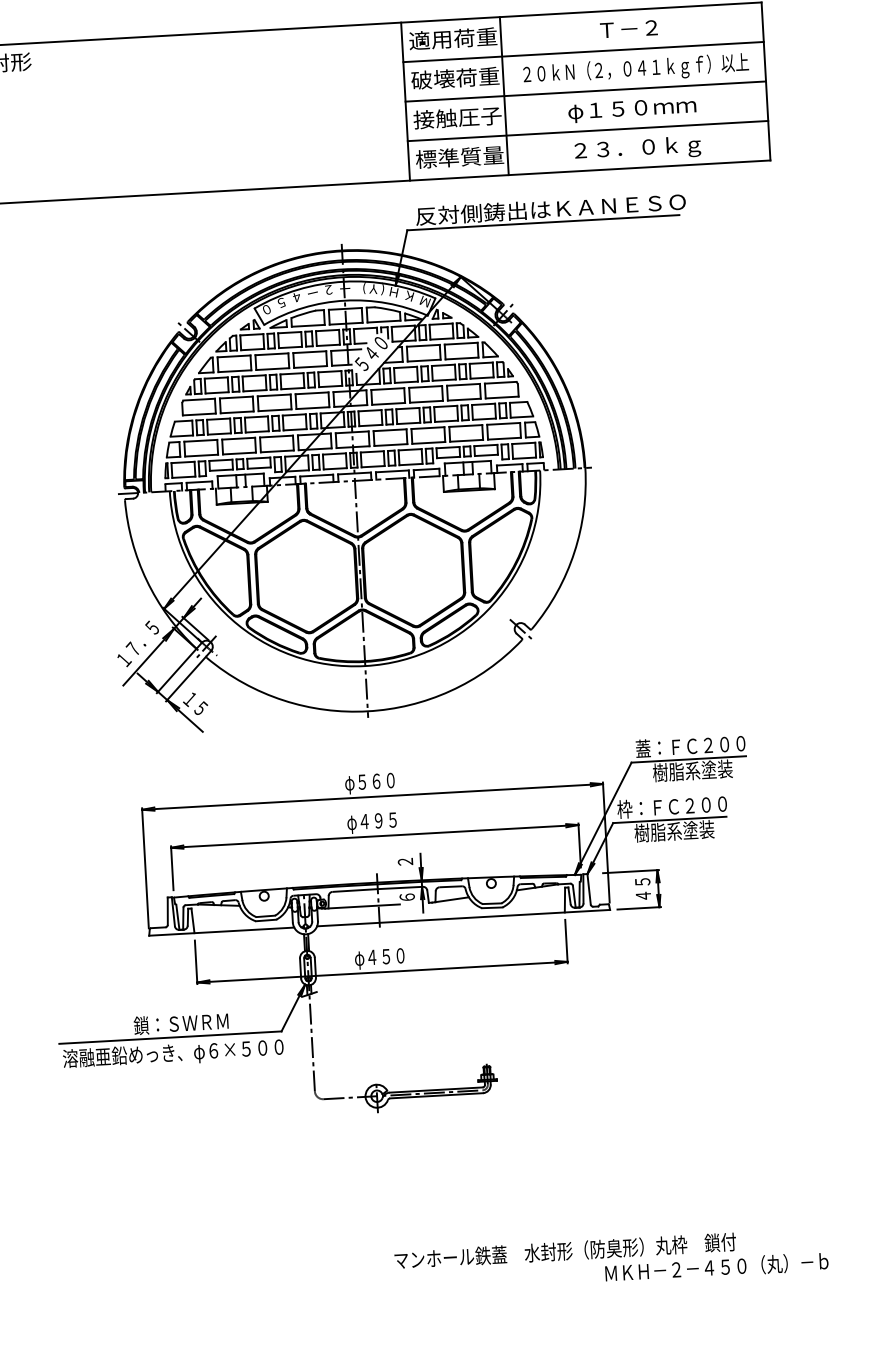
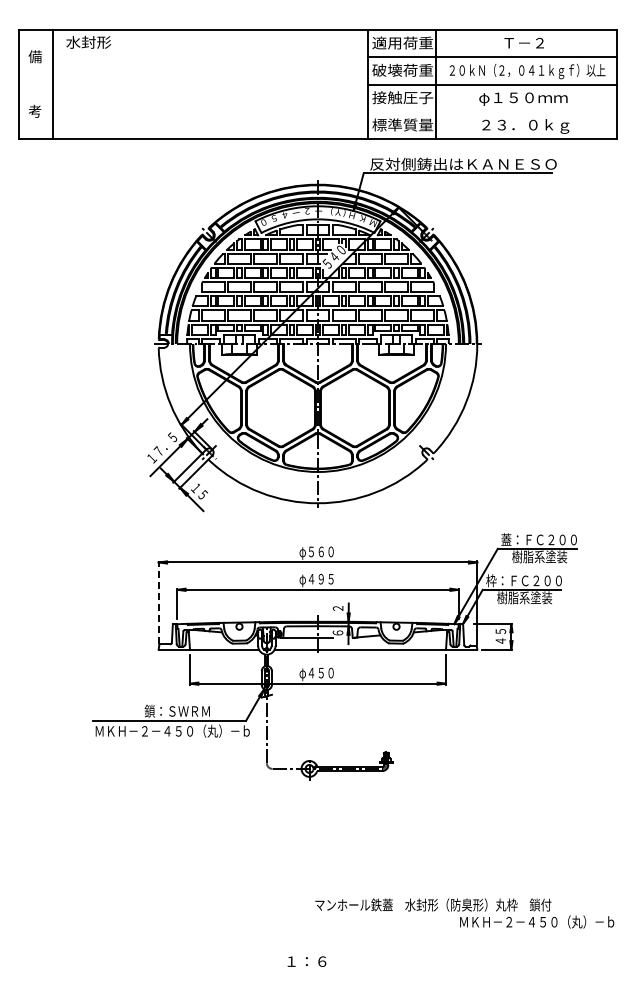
line: (587, 130) -> (491, 111), removed
line: (145, 867) -> (158, 602), solid -> dashed
text: (174, 1053) -> (171, 731), 溶融亜鉛めっき、φ６×５００ -> ＭＫＨ－２－４５０（丸）－ｂ
text: (611, 1260) -> (464, 913), moved

